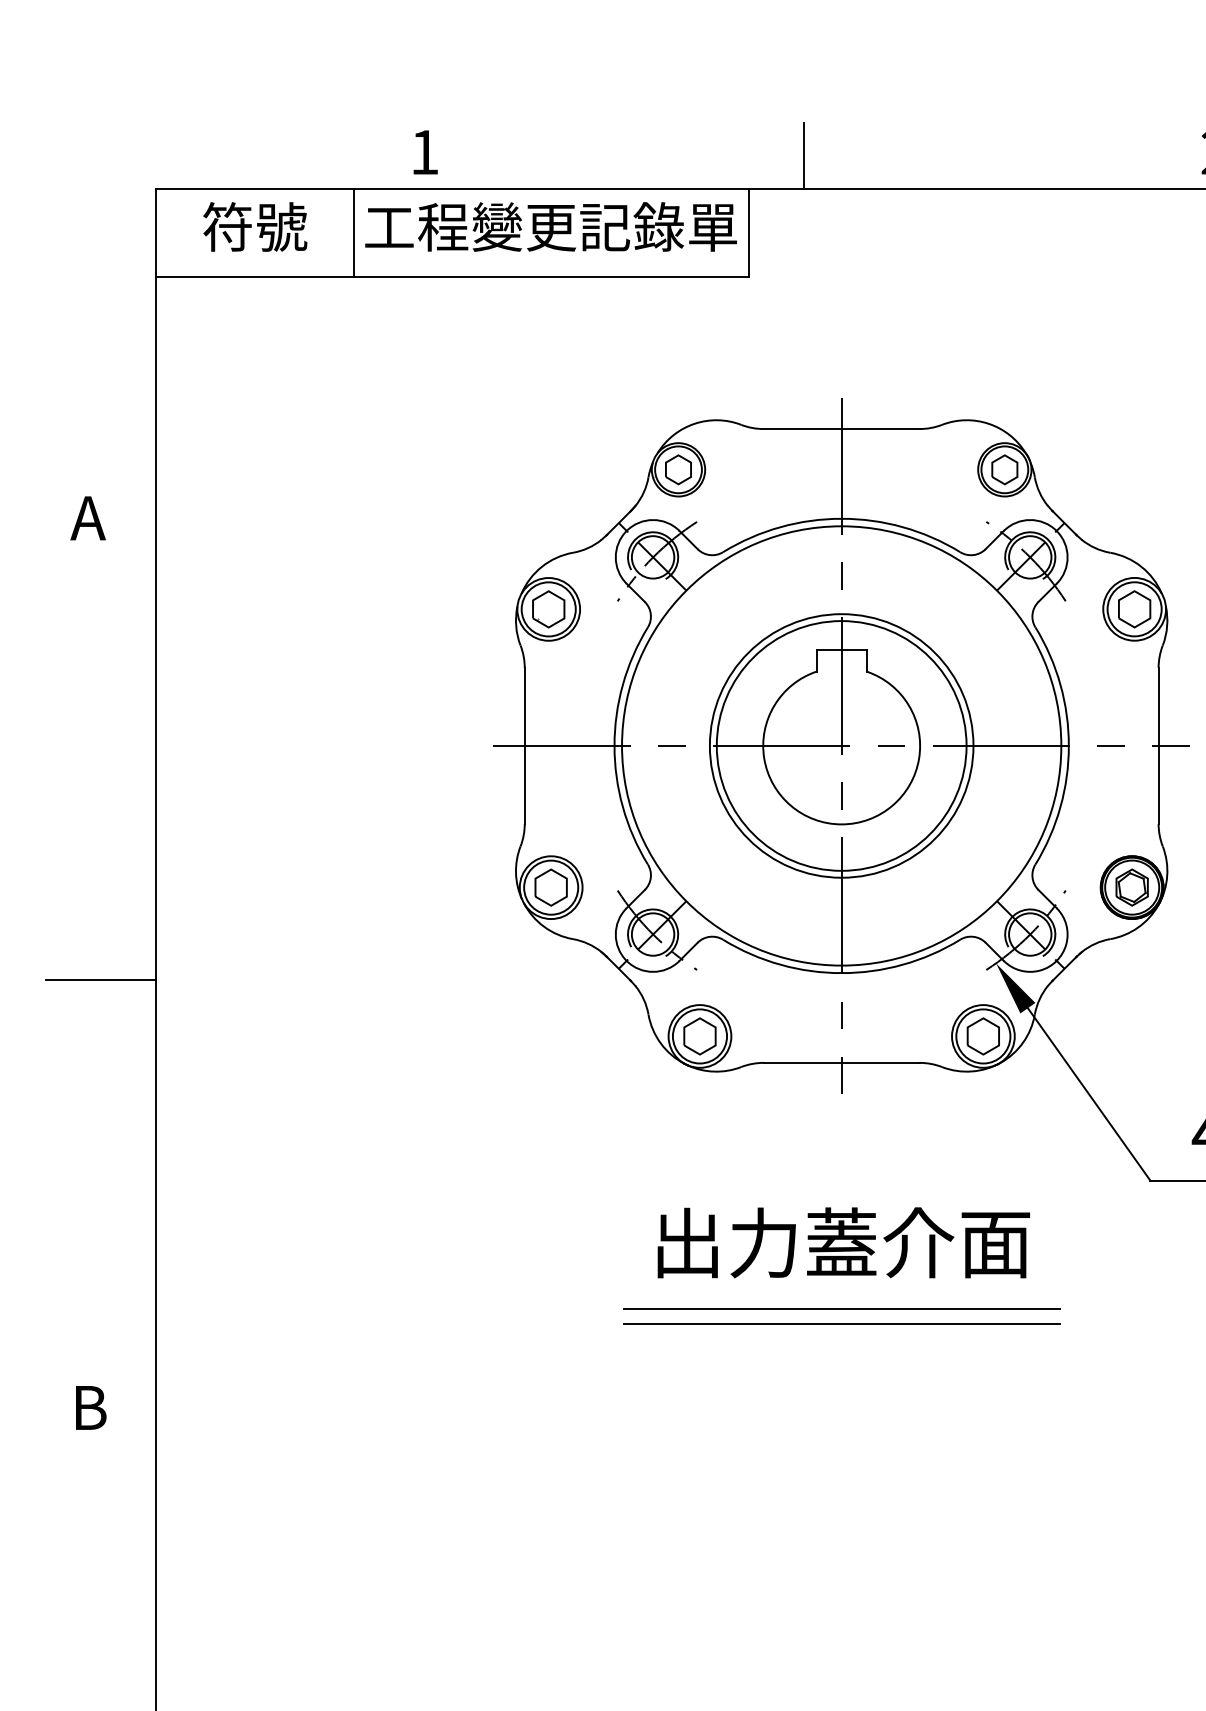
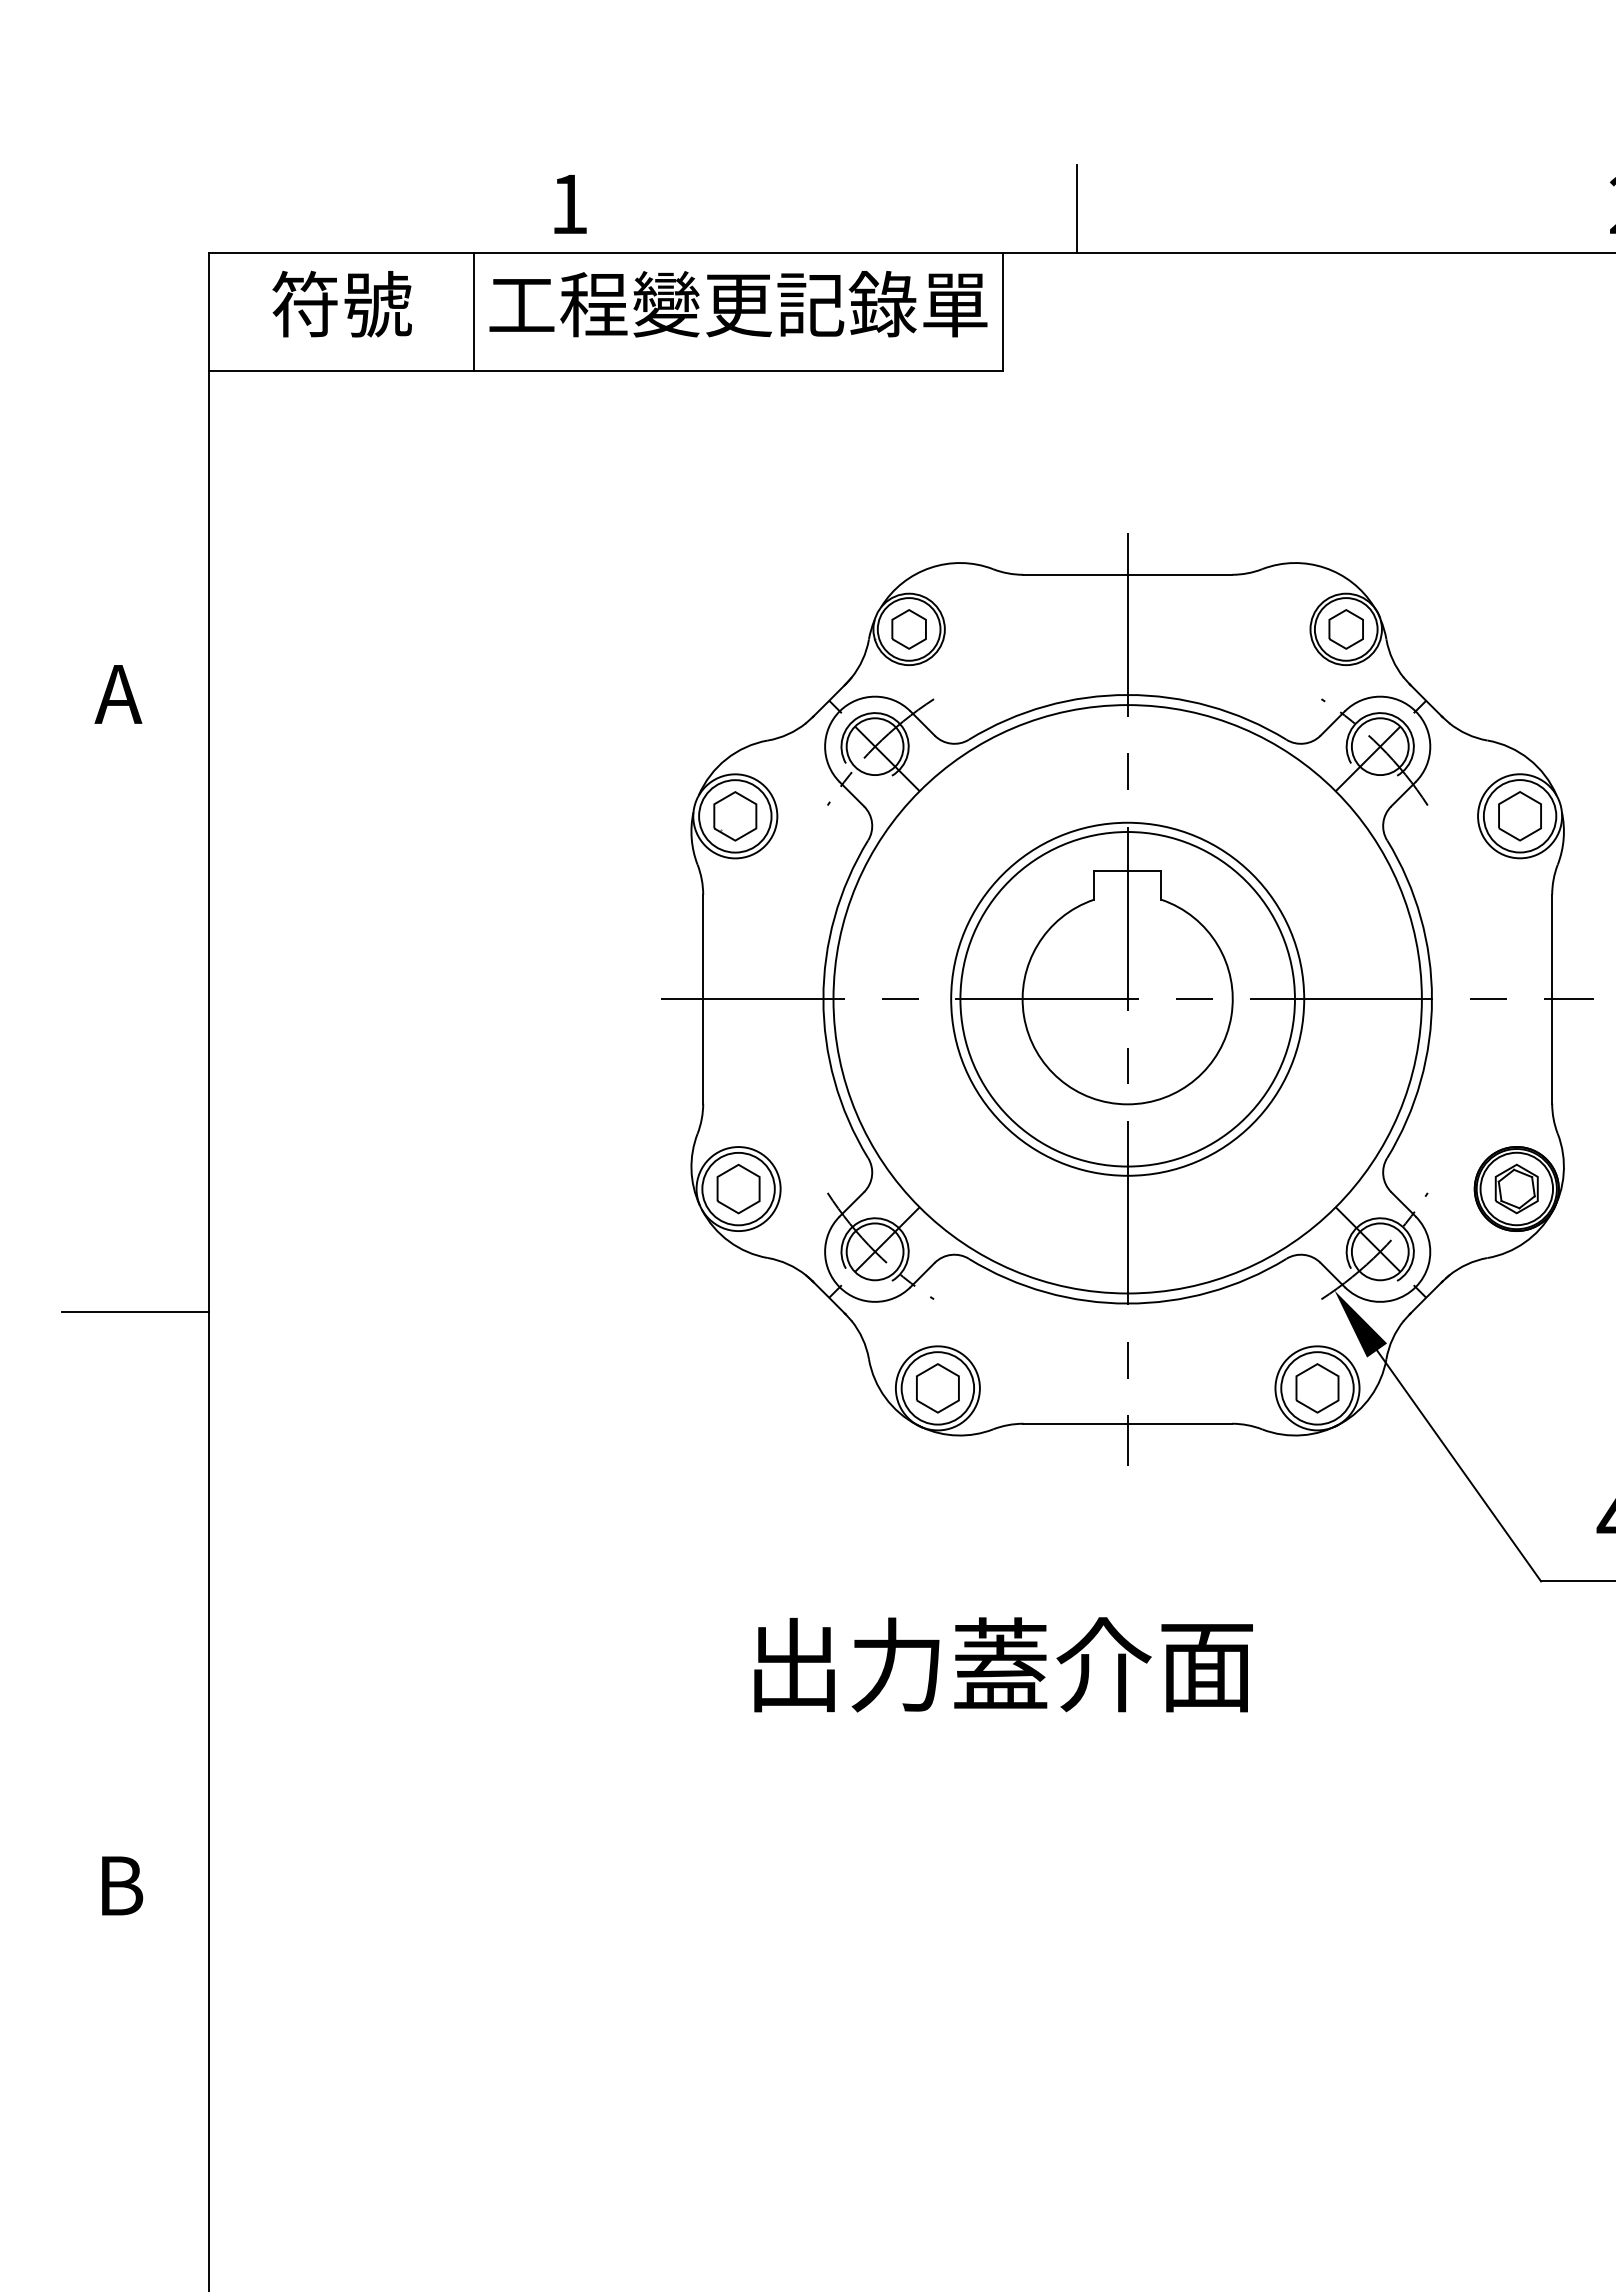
text: (843, 1242) -> (1003, 1664), moved
line: (841, 1308) -> (1127, 1752), removed
line: (841, 1323) -> (1127, 1773), removed

